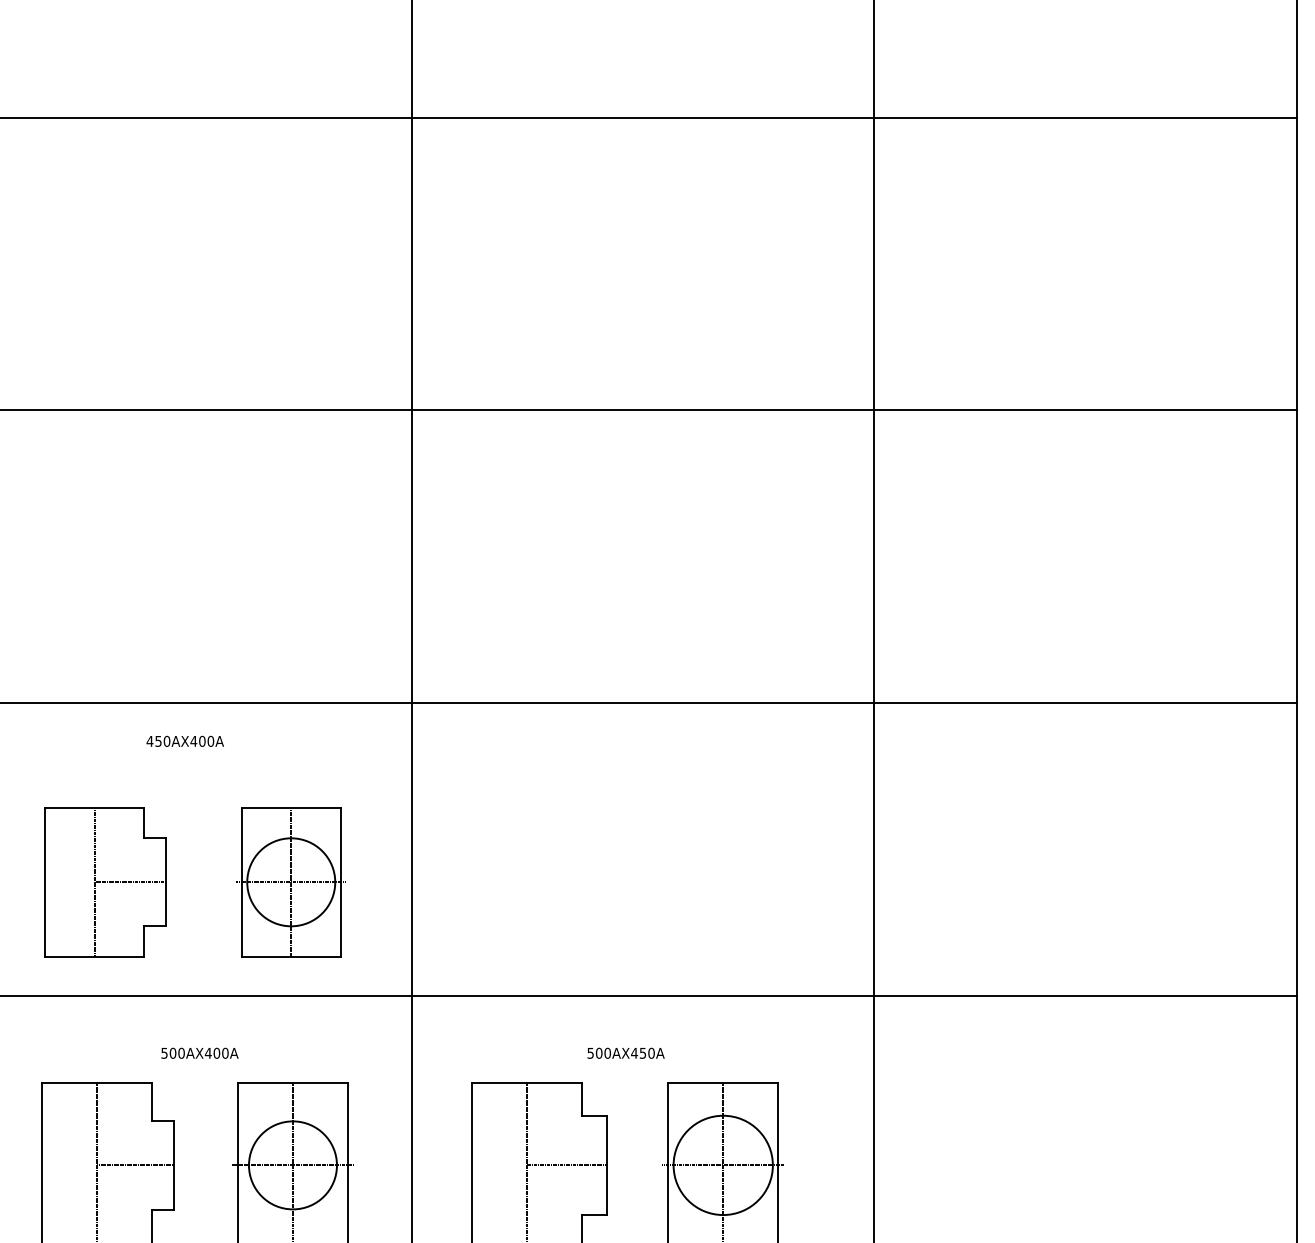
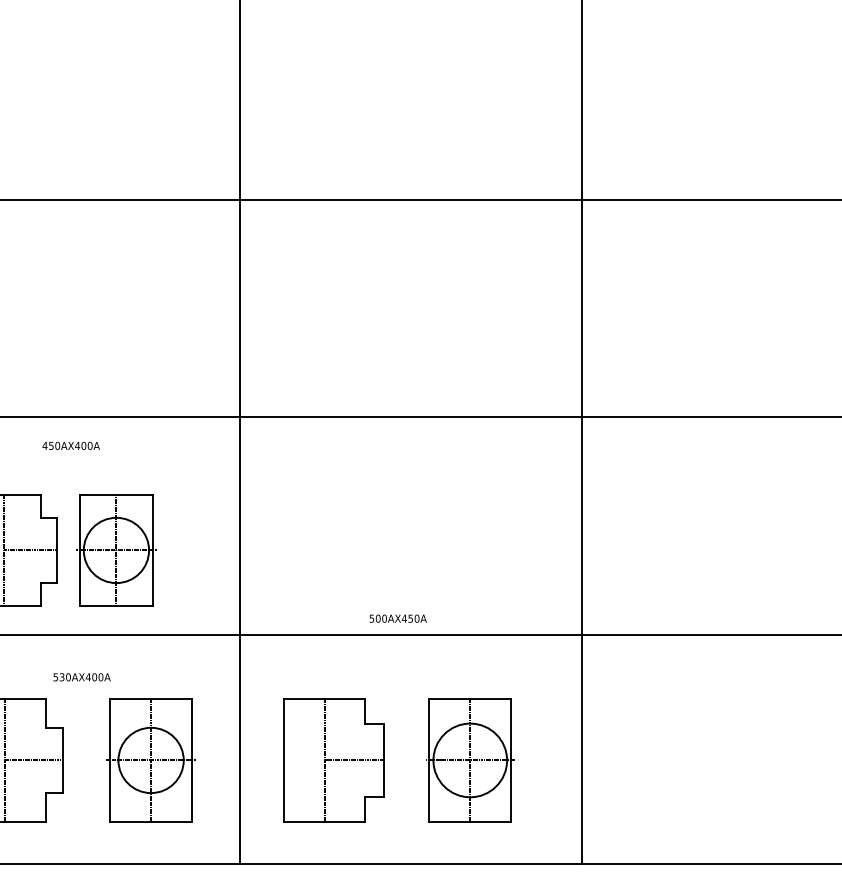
part: (290, 882) -> (115, 550), moved
text: (172, 1052) -> (61, 676), 500AX400A -> 530AX400A
text: (625, 1052) -> (397, 618), moved

